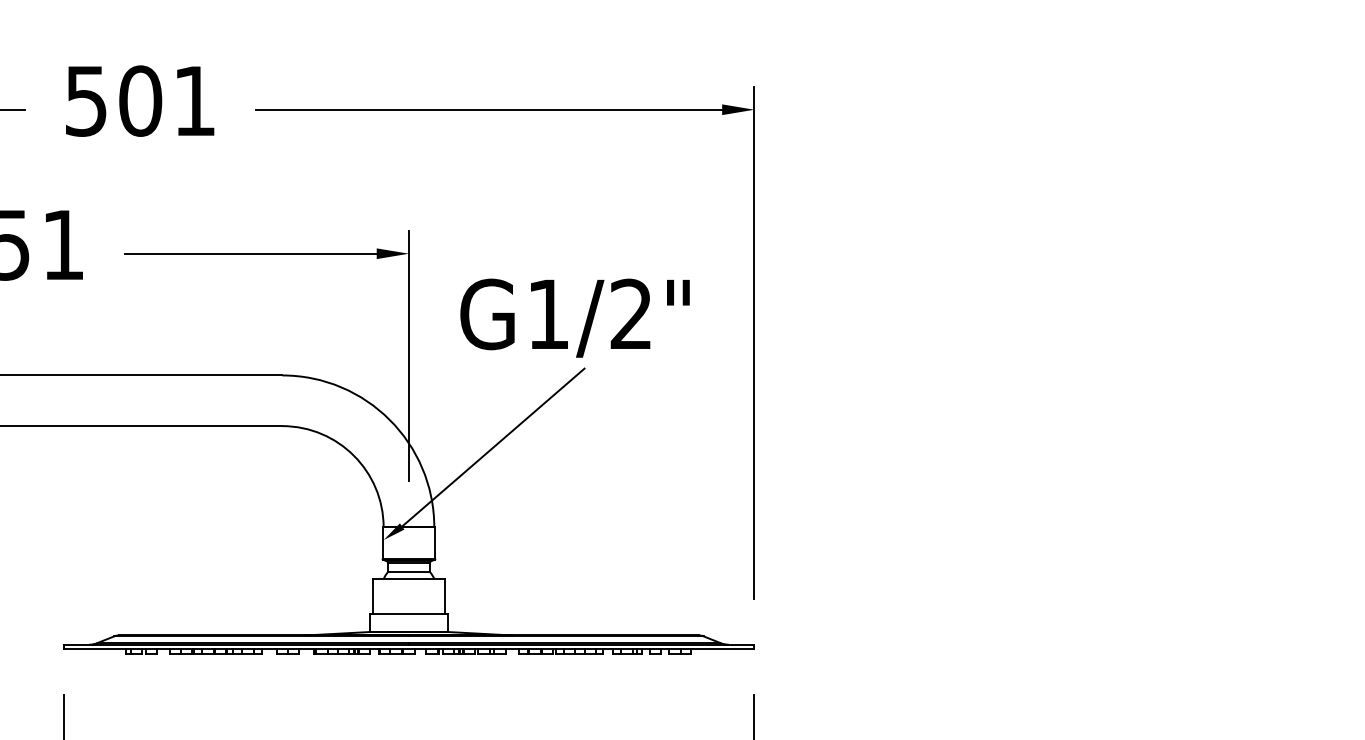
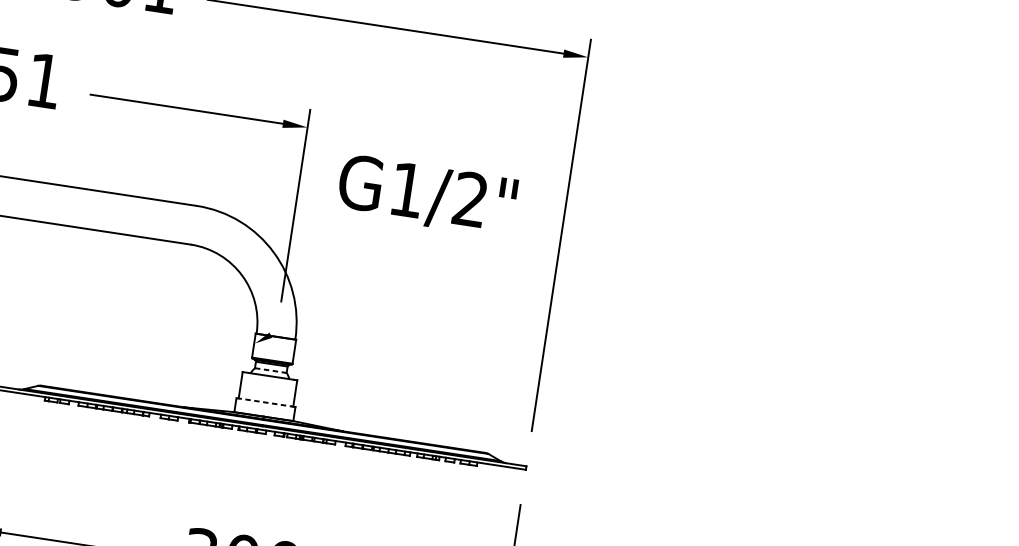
line: (493, 447) -> (349, 285), removed
line: (408, 571) -> (270, 370), solid -> dashed
line: (407, 613) -> (264, 402), solid -> dashed

